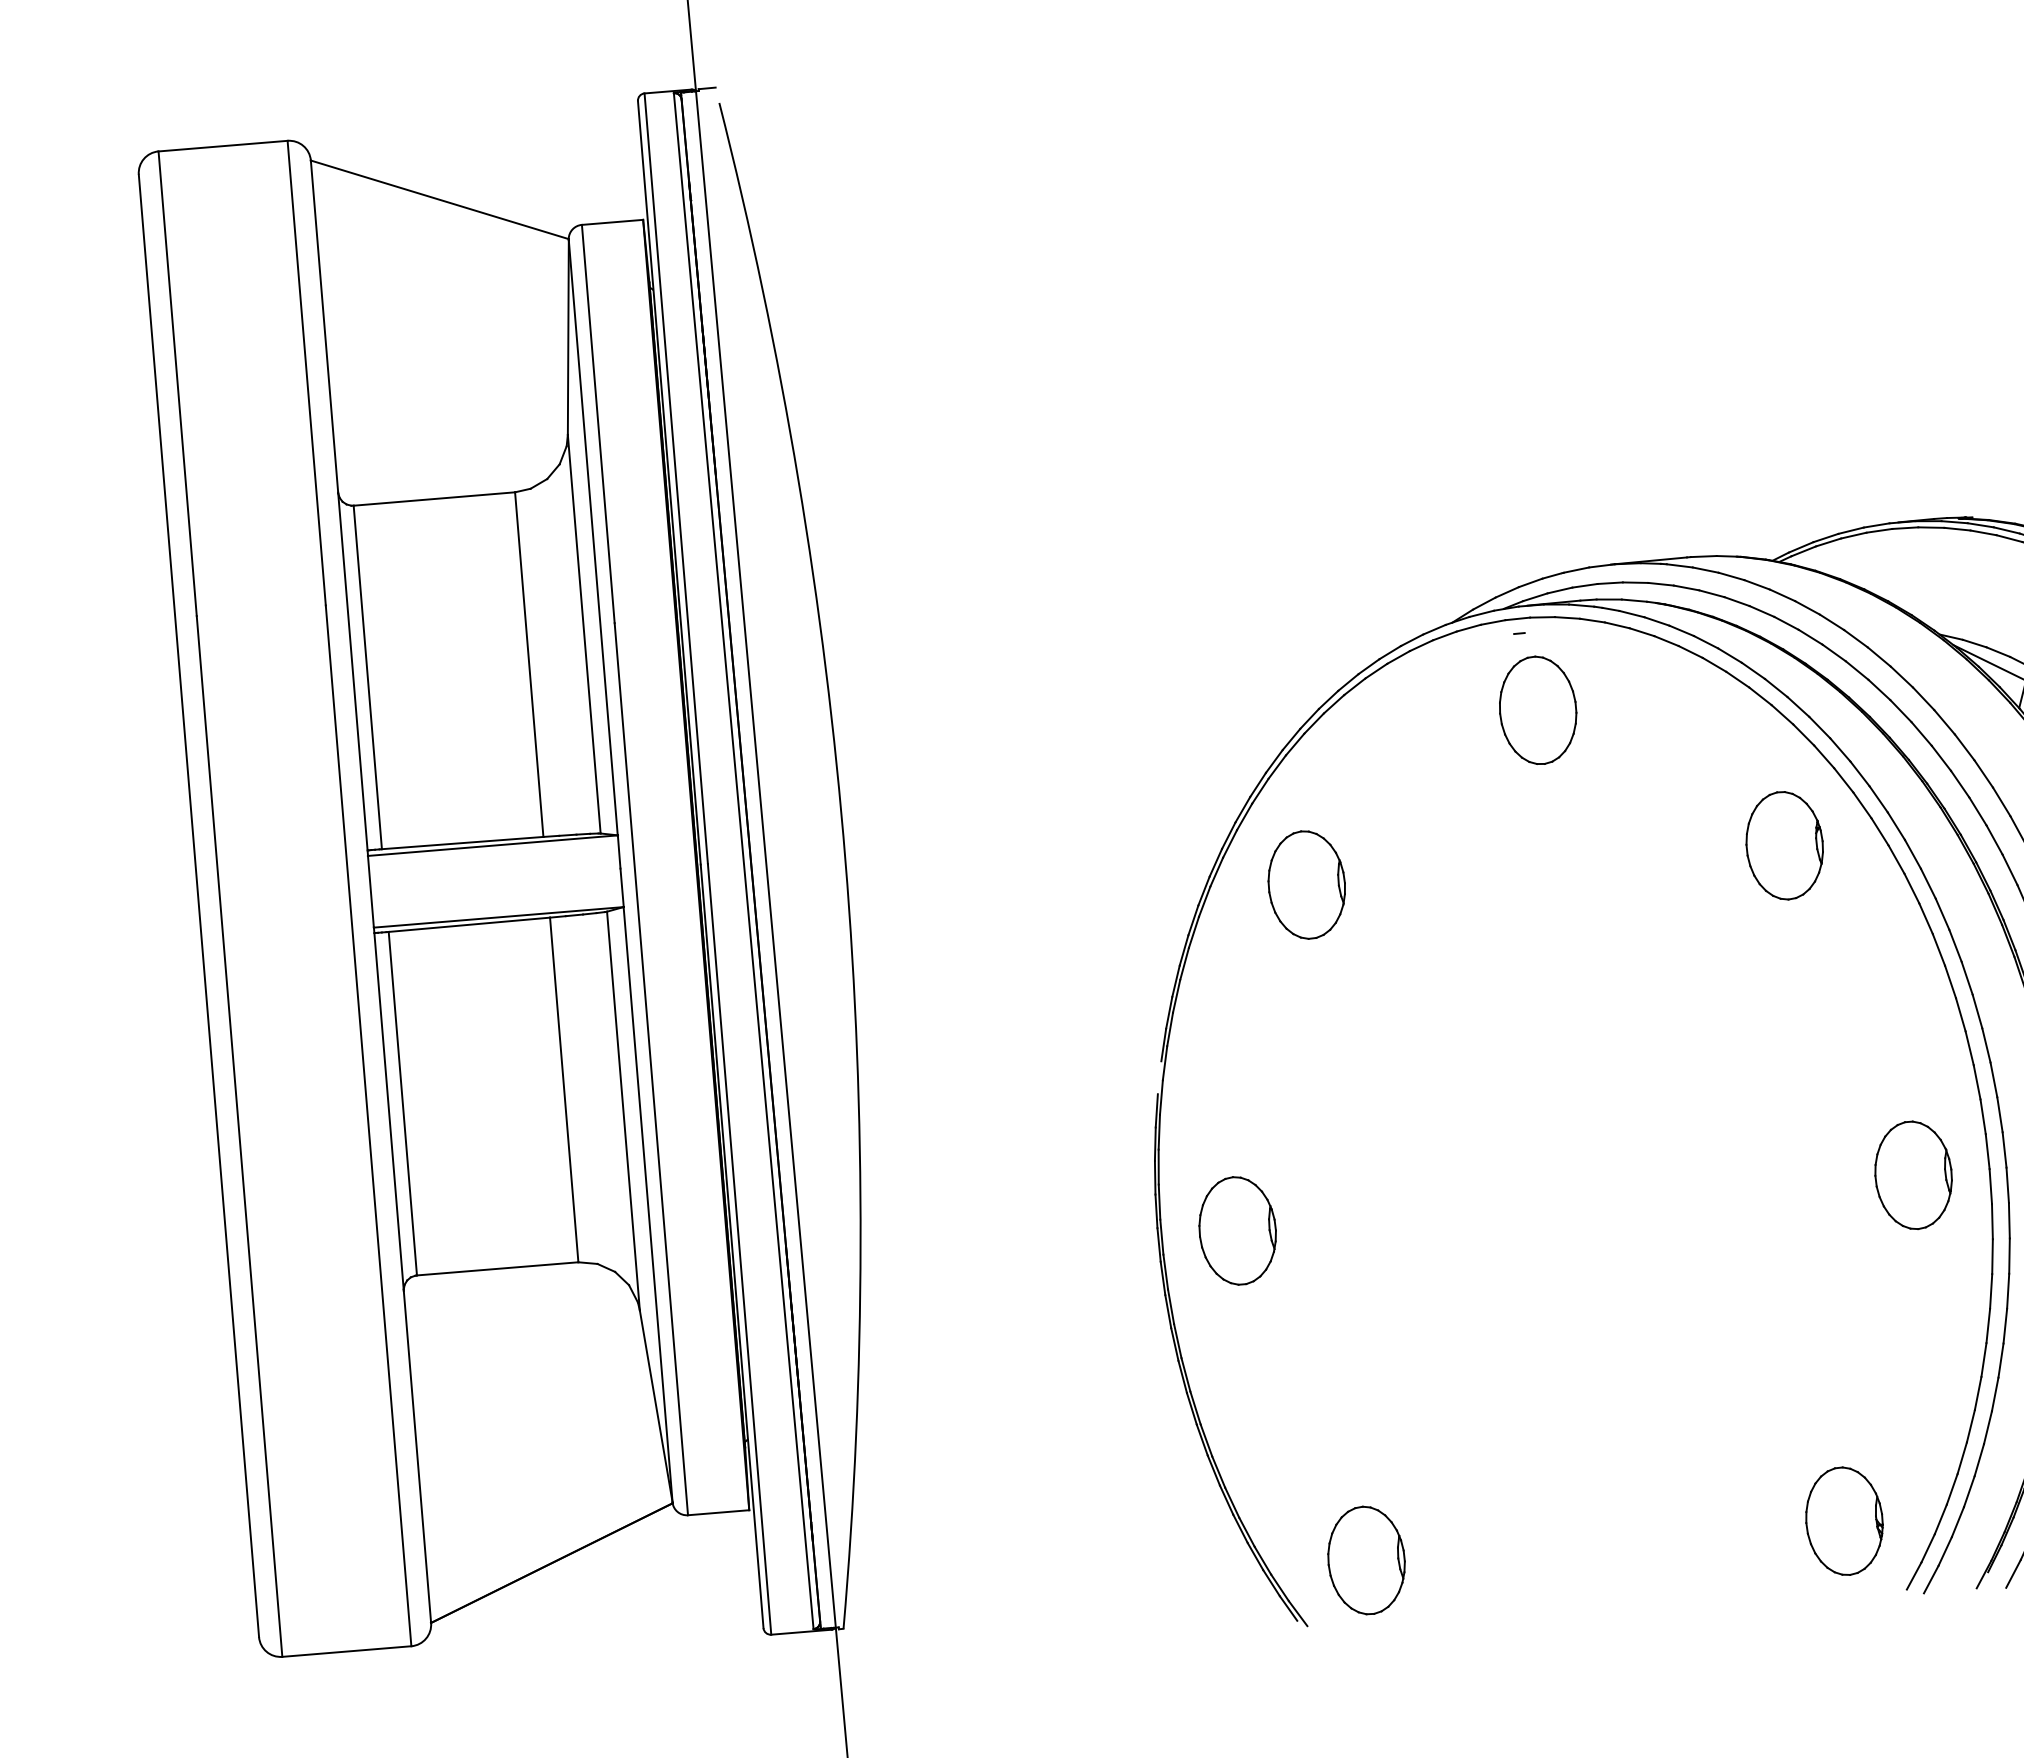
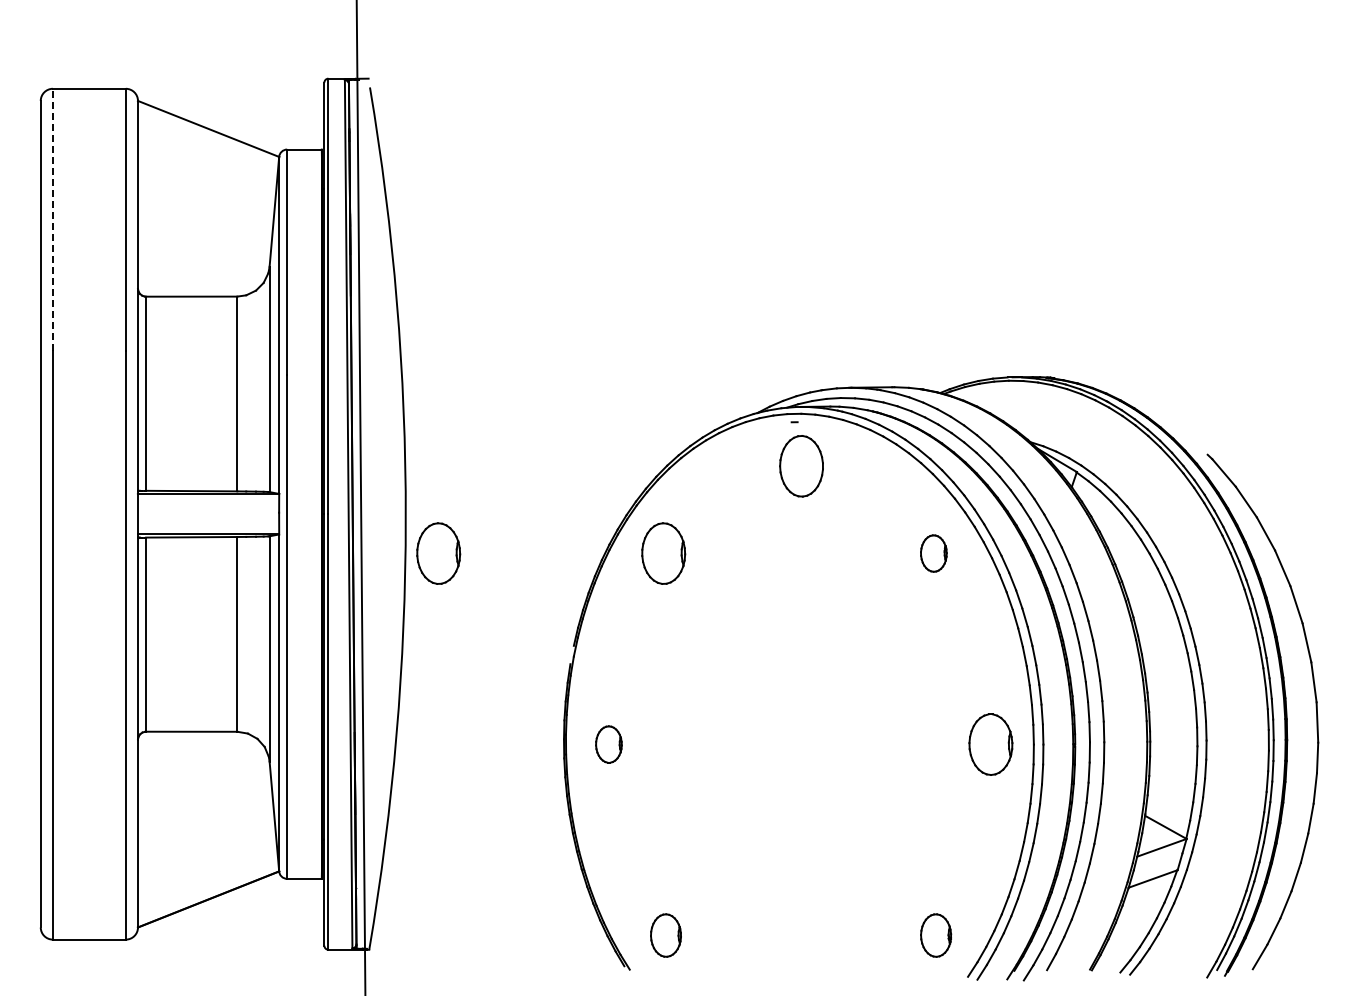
line: (176, 382) -> (52, 219), solid -> dashed
part: (1784, 845) -> (933, 553), size x0.6
part: (908, 917) -> (438, 553), added
part: (1236, 1230) -> (608, 744), size x0.6
part: (1843, 1521) -> (935, 935), size x0.7
part: (1365, 1560) -> (665, 935), size x0.7

